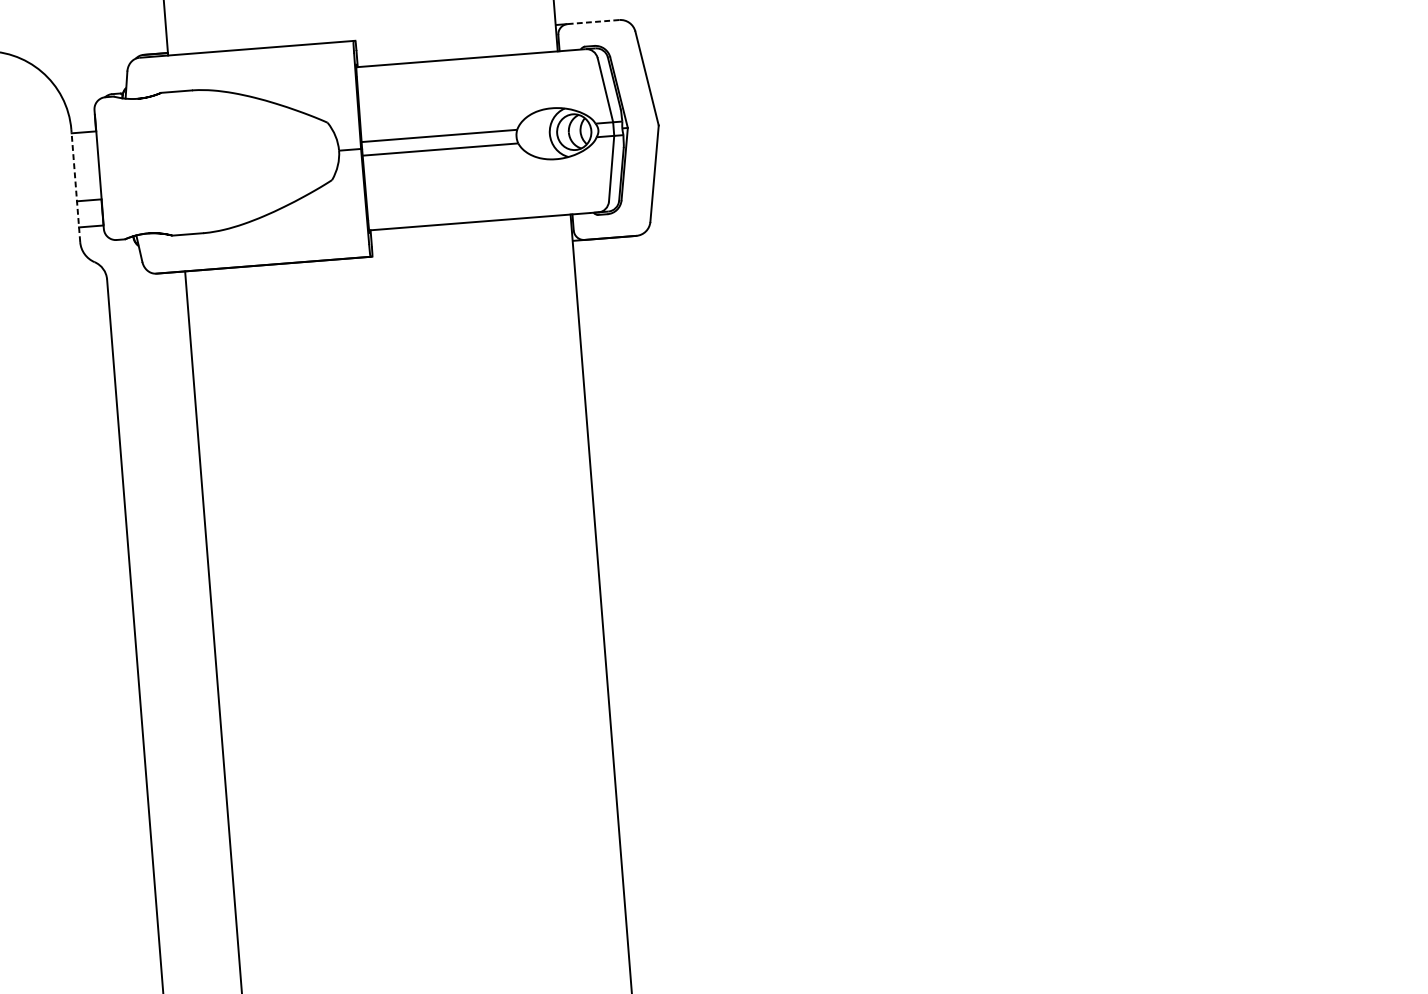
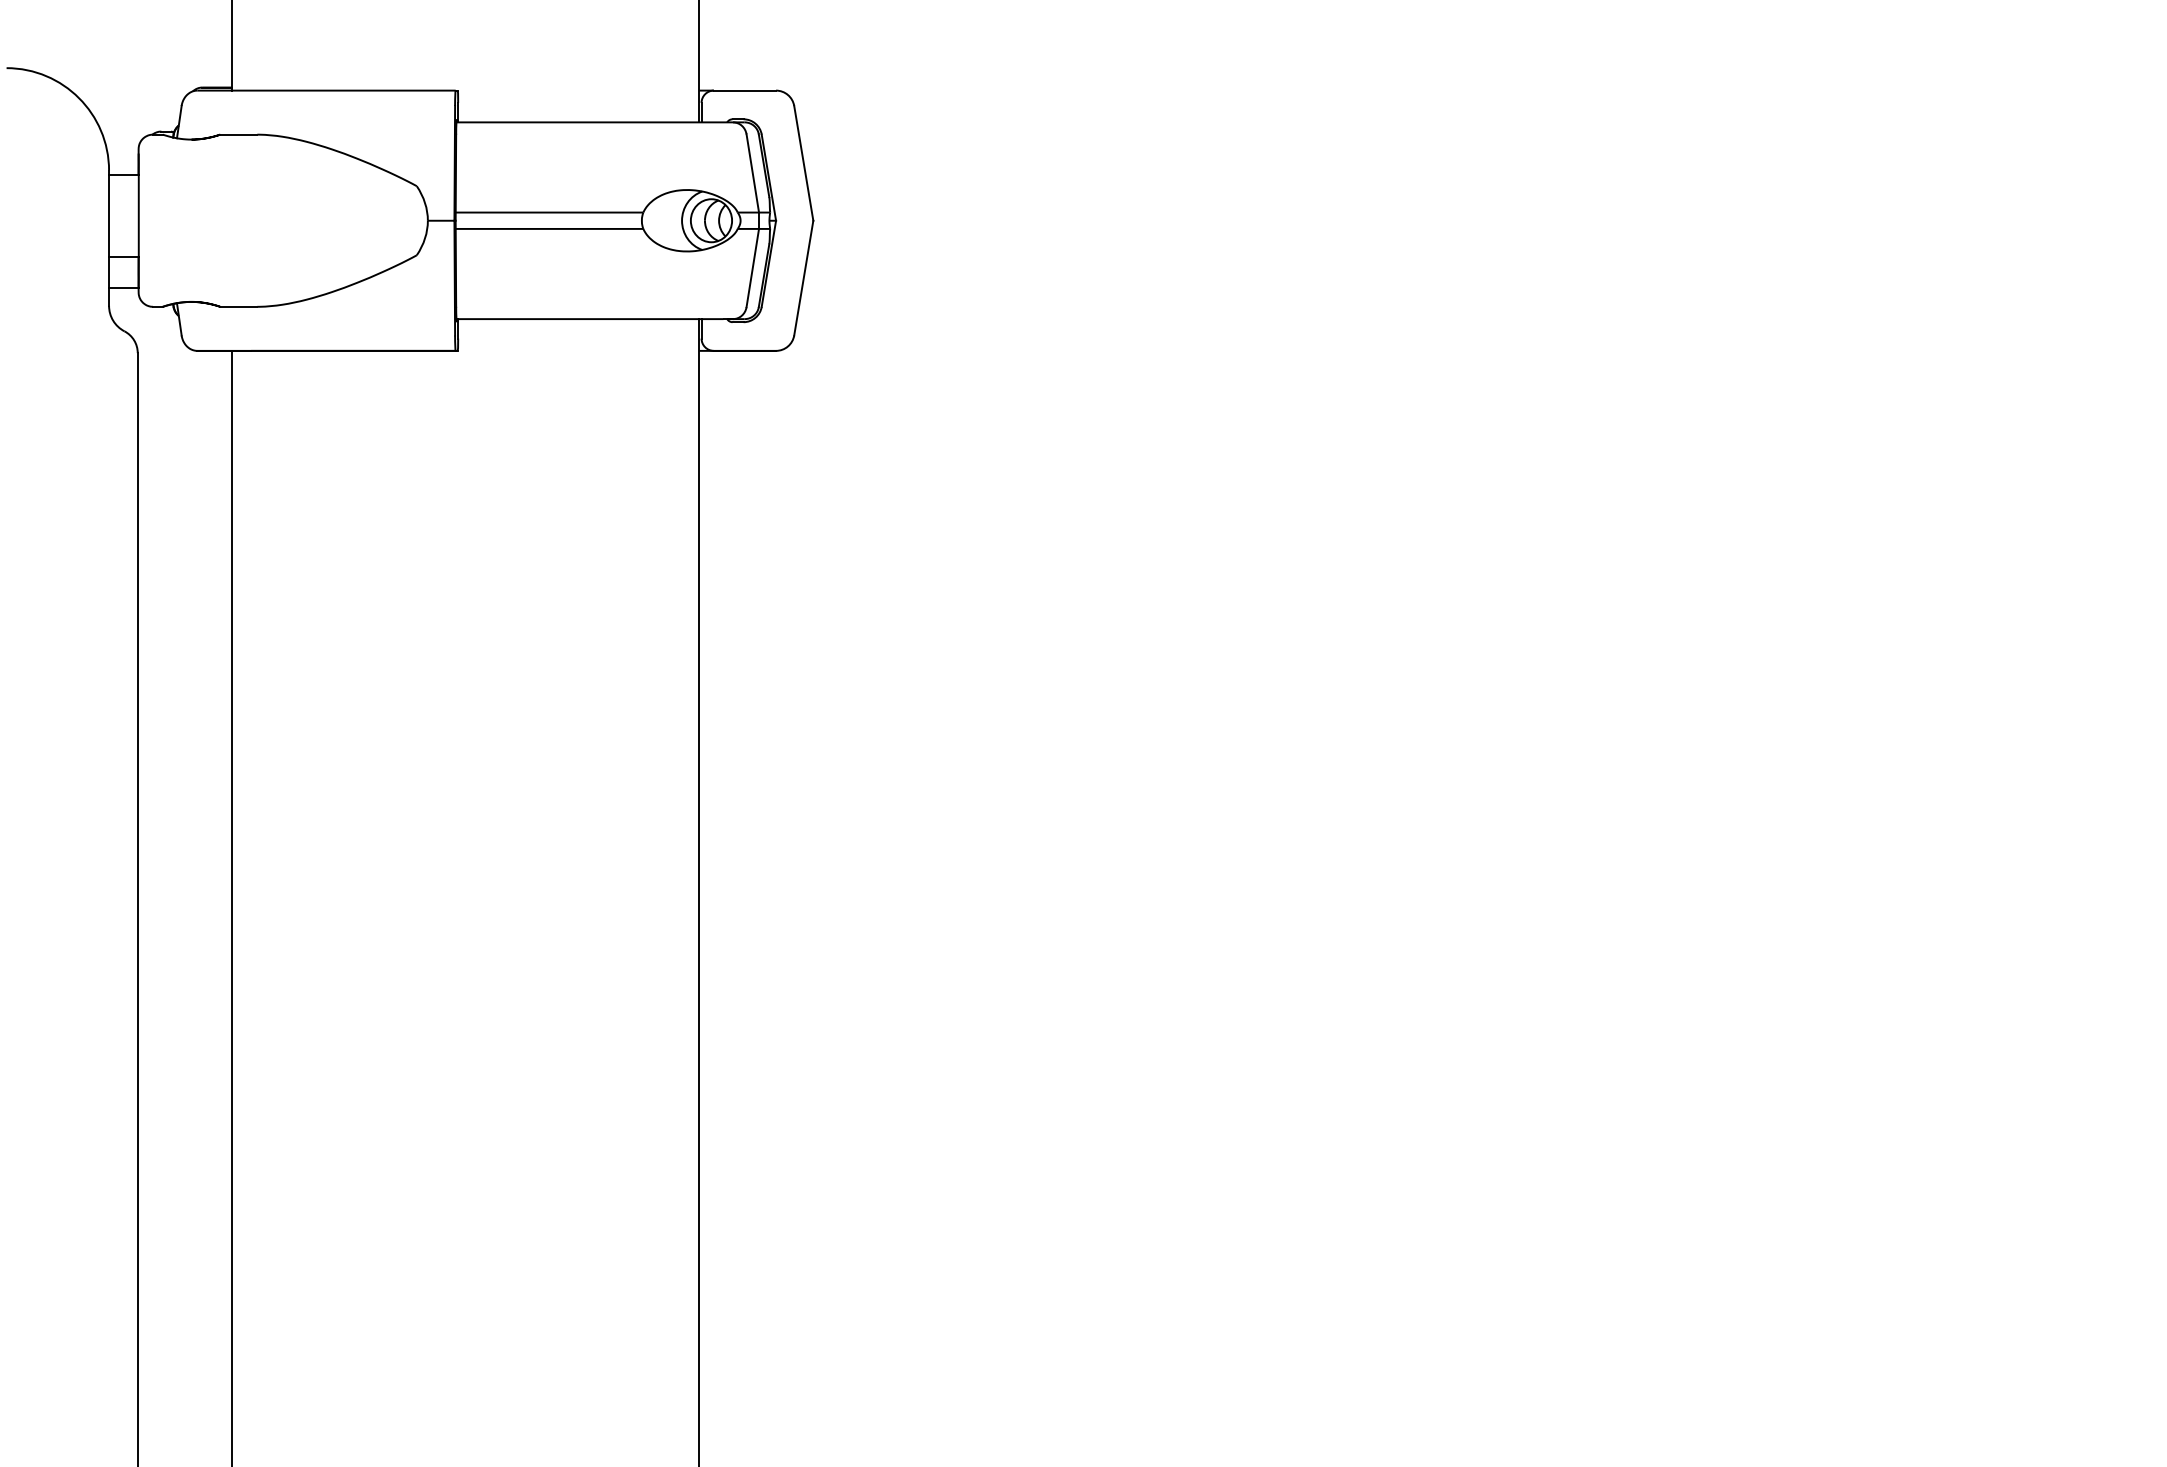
line: (593, 21) -> (745, 90), dashed -> solid
line: (76, 186) -> (109, 238), dashed -> solid

